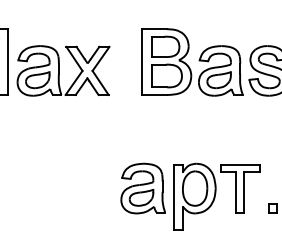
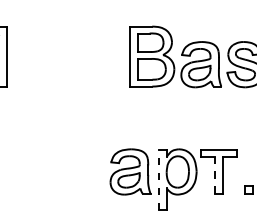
part: (63, 70) -> (57, 64), removed
line: (236, 191) -> (215, 174), solid -> dashed
line: (174, 197) -> (159, 180), solid -> dashed

